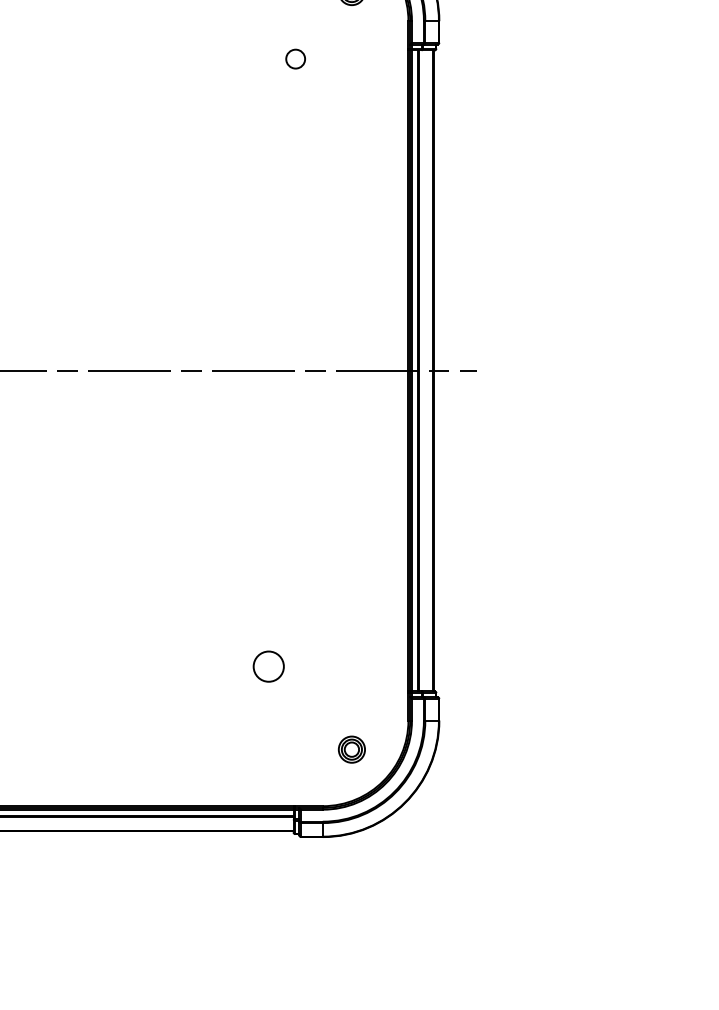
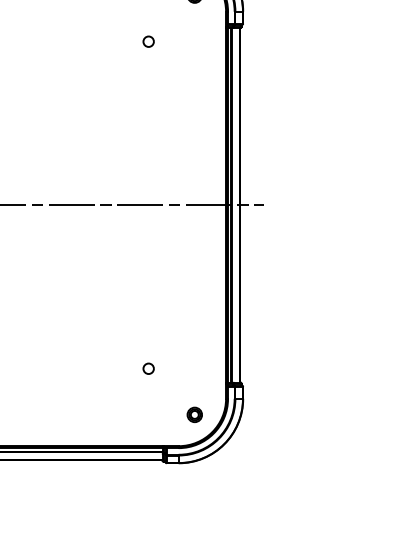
circle: (295, 58) -> (148, 41), moved
circle: (268, 665) -> (148, 368), size x0.62

